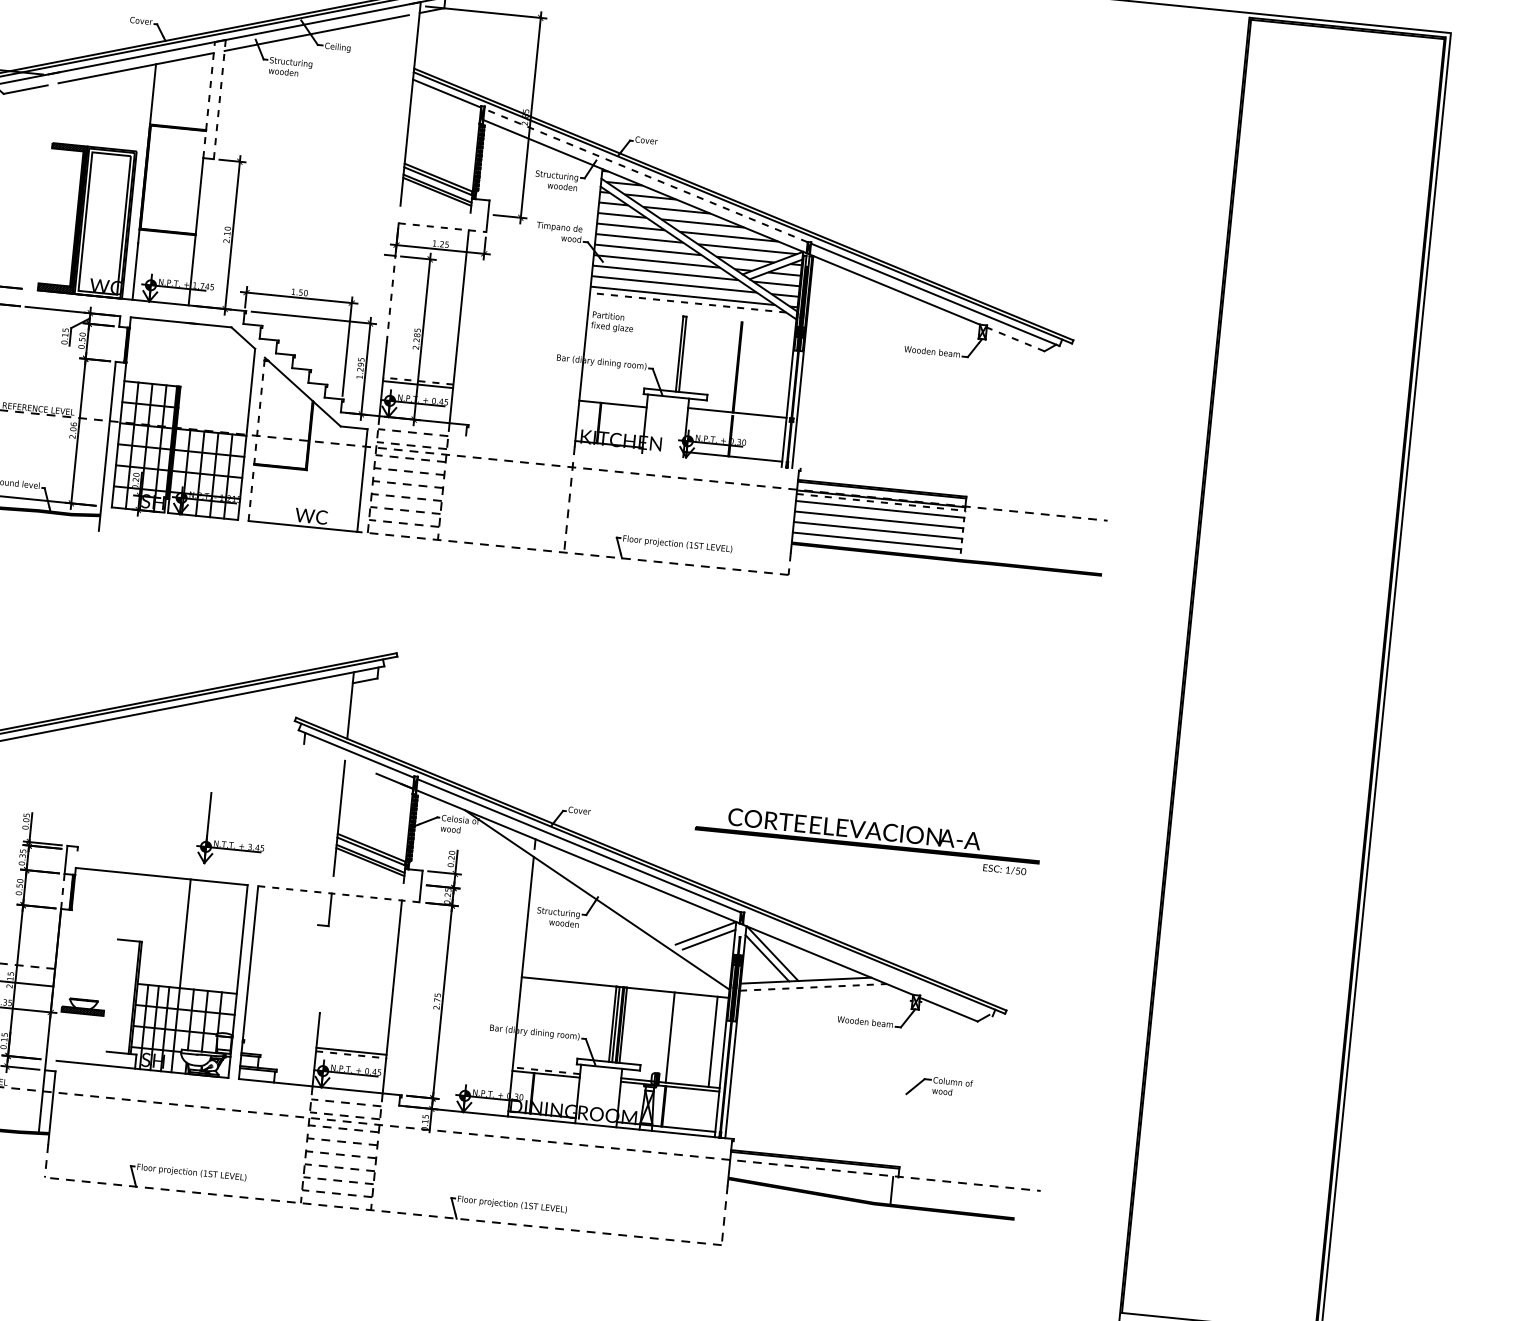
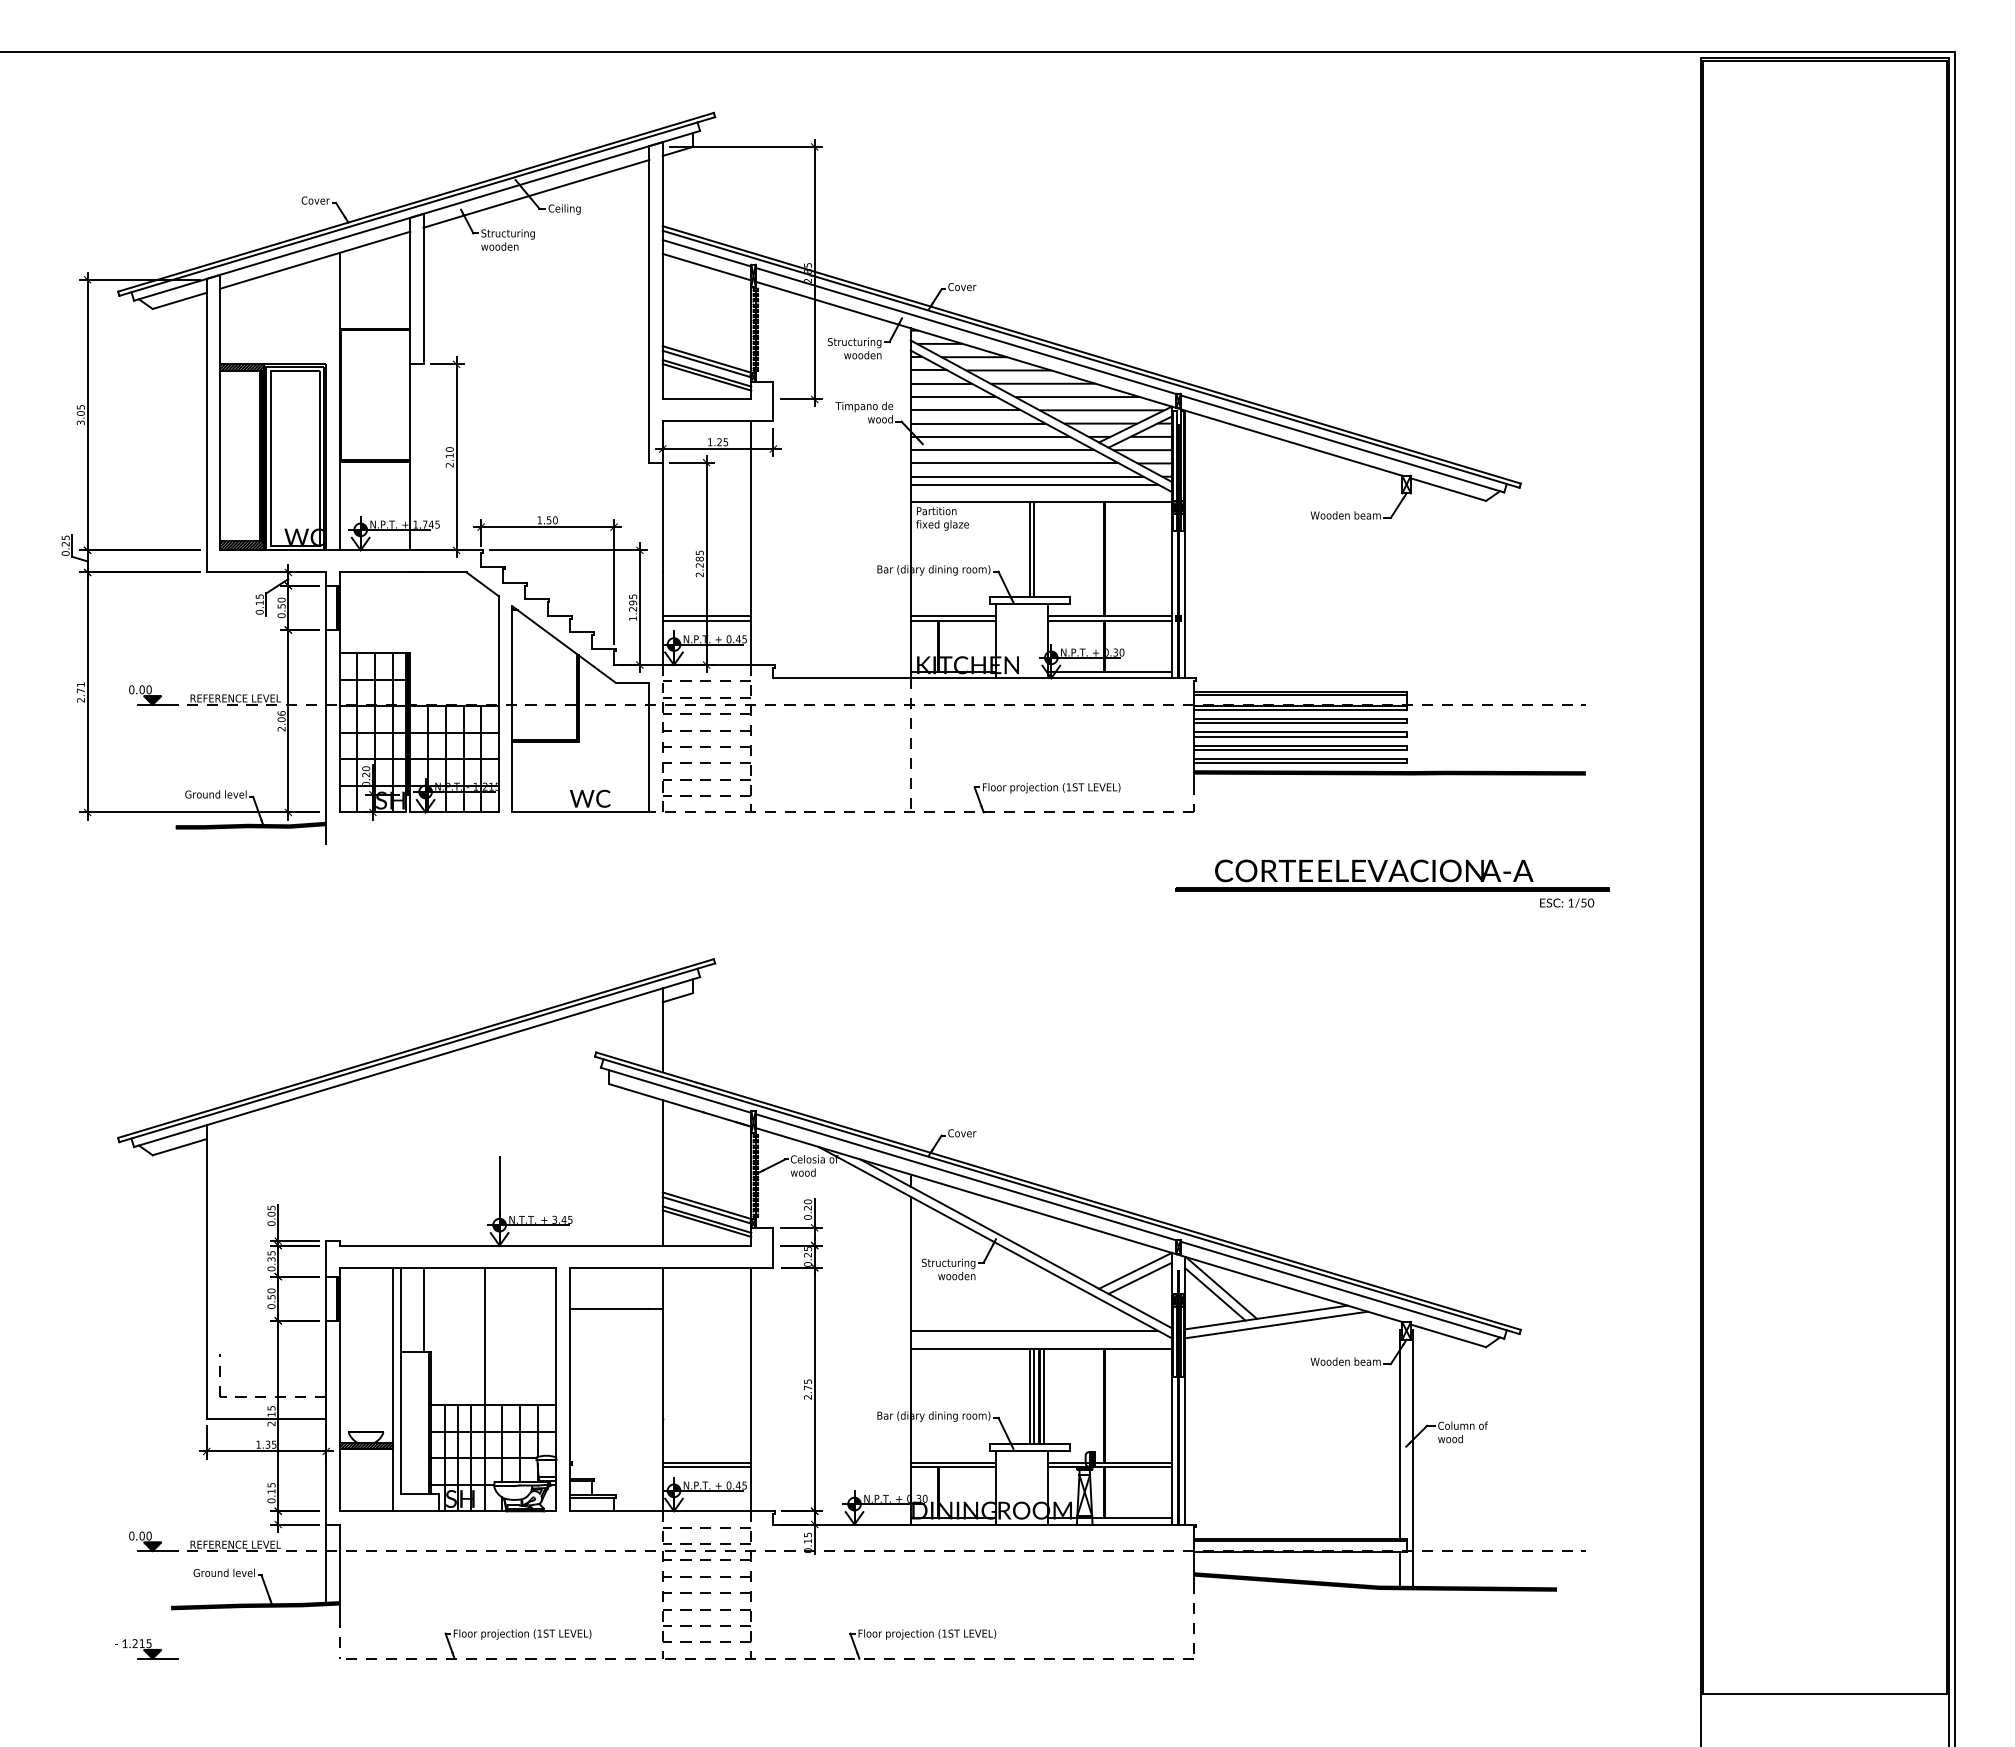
line: (209, 99) -> (410, 290), dashed -> solid
line: (219, 99) -> (423, 288), dashed -> solid
line: (445, 104) -> (706, 266), added
line: (397, 129) -> (649, 304), added
line: (646, 176) -> (966, 331), dashed -> solid
line: (48, 181) -> (219, 412), added
line: (37, 190) -> (206, 425), added
line: (435, 209) -> (706, 399), added
line: (442, 227) -> (718, 421), dashed -> solid
line: (390, 299) -> (662, 517), dashed -> solid
line: (688, 302) -> (1034, 484), dashed -> solid
line: (691, 317) -> (1040, 502), added
line: (1015, 339) -> (1448, 489), dashed -> solid
line: (117, 344) -> (326, 607), added
line: (417, 381) -> (706, 616), dashed -> solid
line: (612, 400) -> (952, 616), added
line: (736, 416) -> (1109, 620), added
line: (257, 438) -> (512, 708), dashed -> solid
line: (633, 452) -> (984, 678), added
line: (880, 502) -> (1300, 710), dashed -> solid
line: (879, 512) -> (1300, 723), added
line: (878, 523) -> (1300, 736), added
line: (877, 534) -> (1300, 750), added
line: (876, 544) -> (1300, 763), added
line: (340, 758) -> (656, 1098), added
part: (868, 840) -> (1392, 883), moved
line: (240, 866) -> (545, 1245), added
line: (63, 891) -> (326, 1298), dashed -> solid
line: (338, 894) -> (671, 1267), dashed -> solid
line: (613, 902) -> (1015, 1243), added
line: (139, 907) -> (423, 1309), added
line: (286, 921) -> (609, 1308), added
line: (116, 962) -> (401, 1380), added
line: (868, 964) -> (1342, 1289), added
line: (108, 968) -> (392, 1389), added
line: (324, 969) -> (662, 1363), added
line: (621, 972) -> (1034, 1330), added
line: (64, 984) -> (339, 1415), added
line: (814, 987) -> (1277, 1324), dashed -> solid
line: (712, 1041) -> (1104, 1405), moved
line: (351, 1055) -> (707, 1467), dashed -> solid
line: (546, 1070) -> (953, 1462), dashed -> solid
line: (902, 1083) -> (1399, 1433), added
line: (911, 1103) -> (1413, 1458), added
line: (814, 1169) -> (1300, 1552), added

